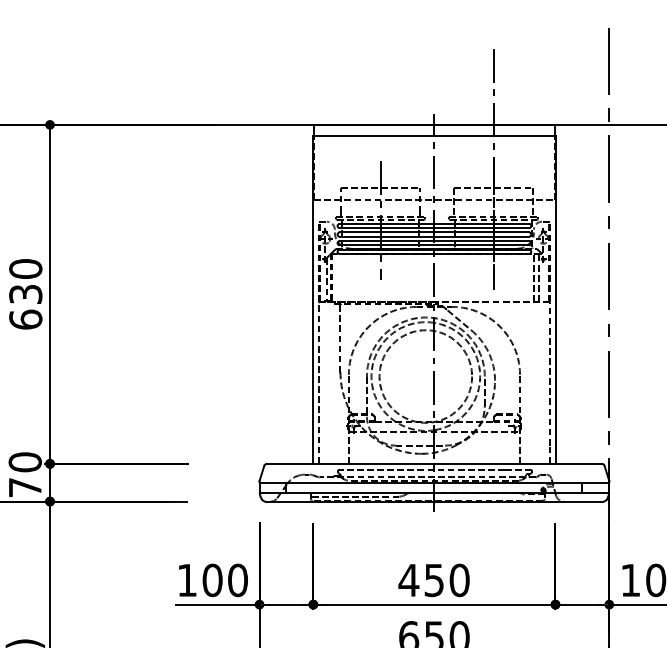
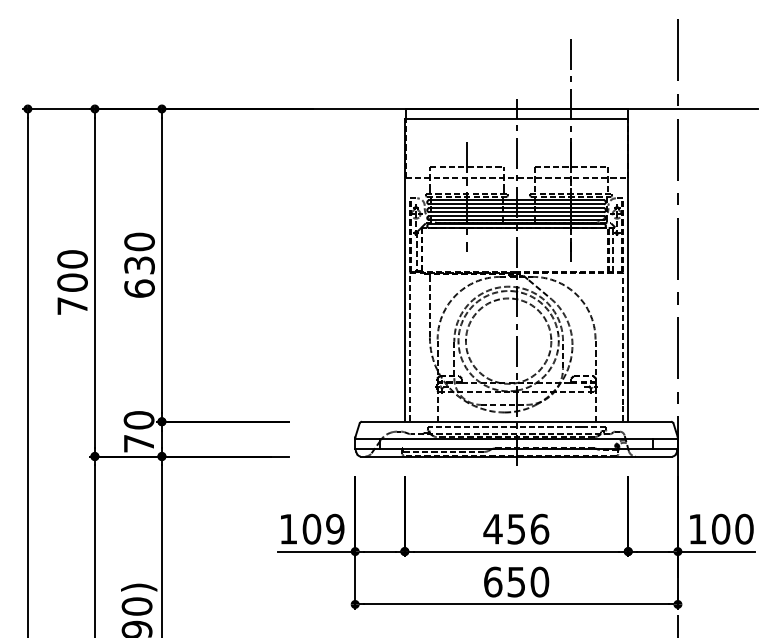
text: (459, 579) -> (539, 528), 450 -> 456
text: (238, 580) -> (335, 529), 100 -> 109

